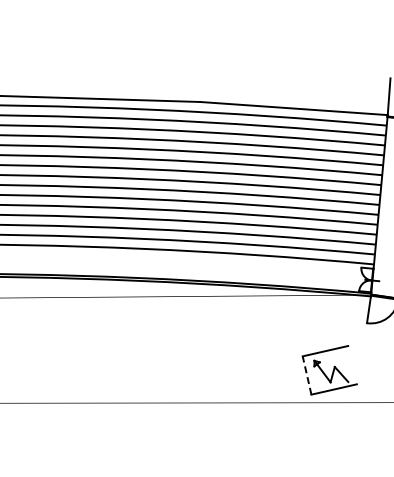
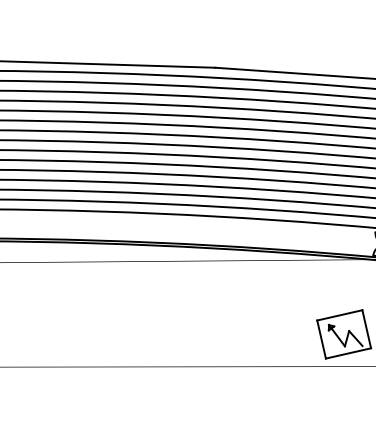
line: (352, 365) -> (366, 329), added
line: (307, 375) -> (322, 339), dashed -> solid

